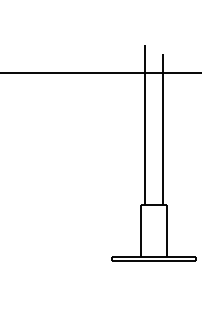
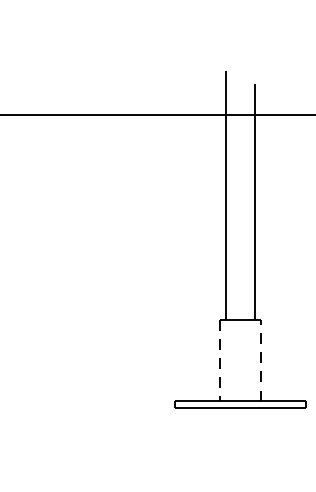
line: (167, 230) -> (261, 360), solid -> dashed
line: (140, 231) -> (219, 361), solid -> dashed

